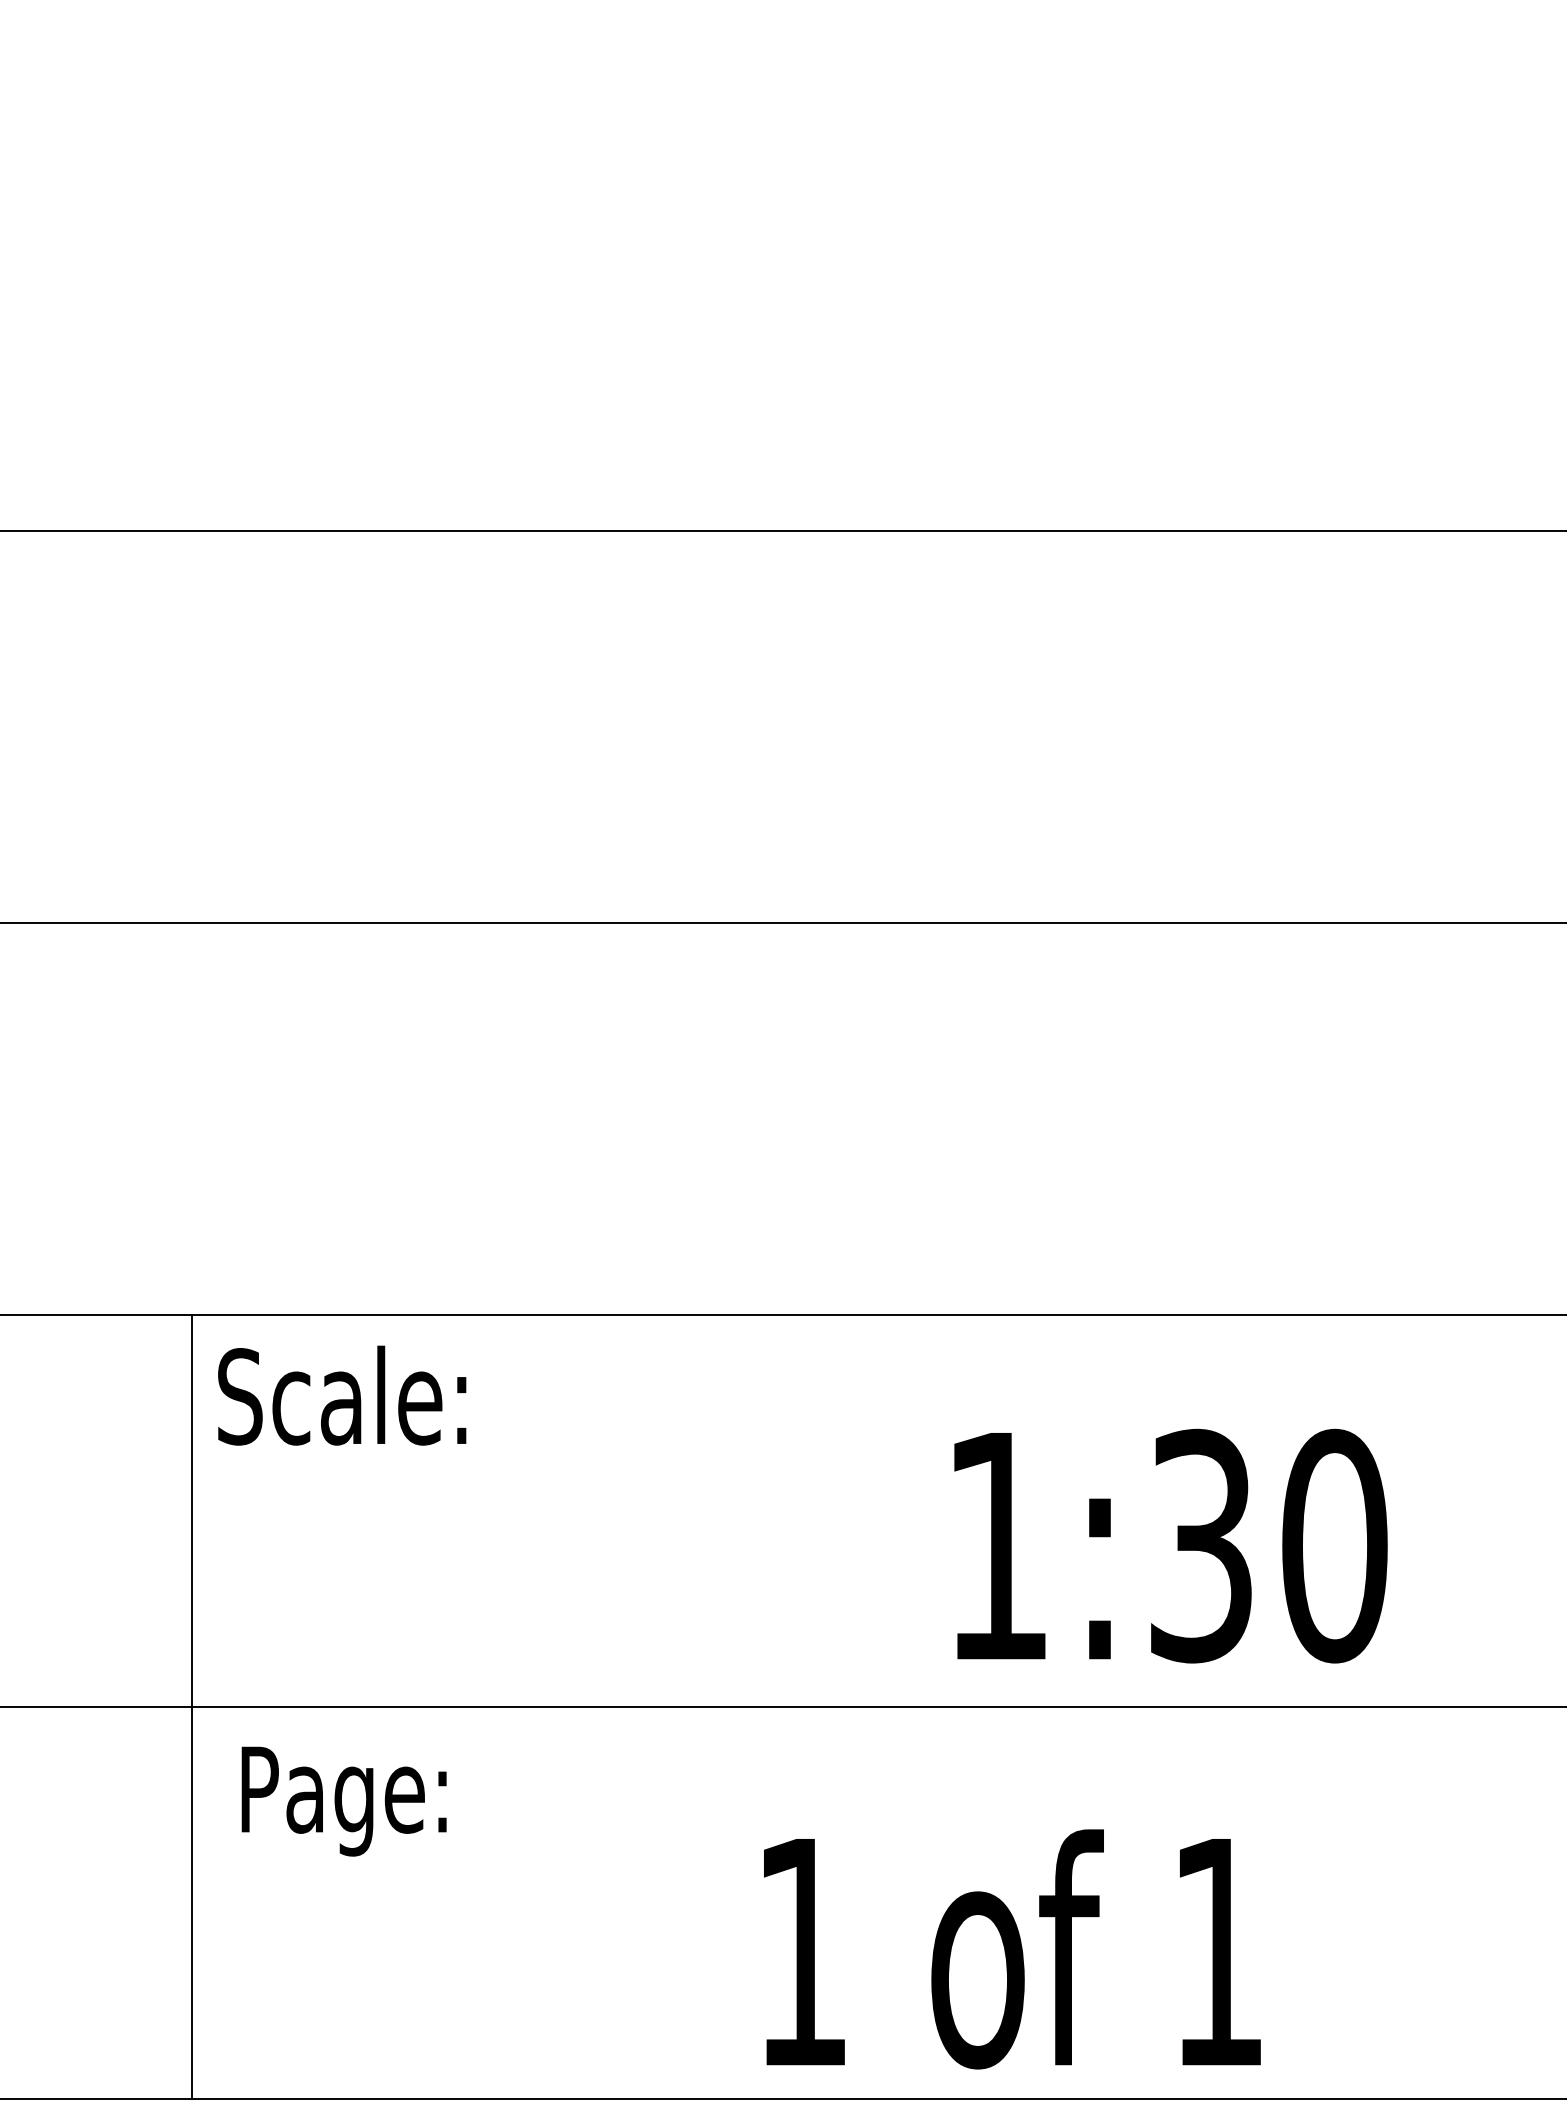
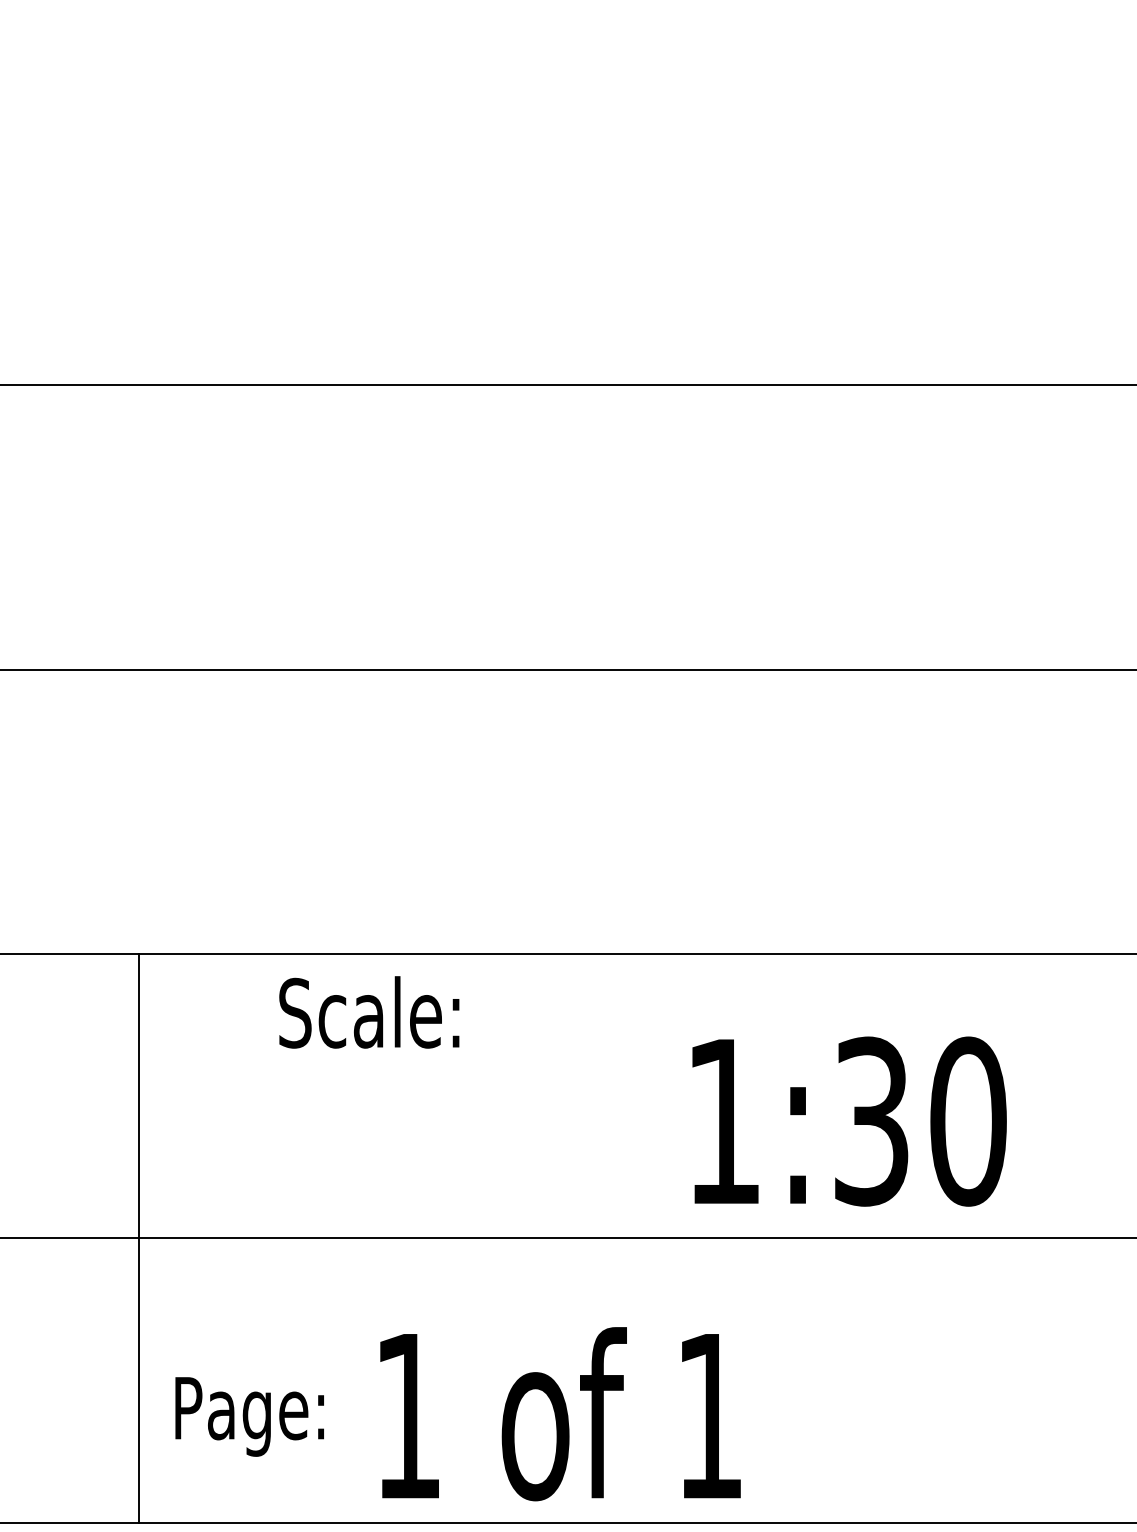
text: (342, 1395) -> (369, 1012), moved
text: (343, 1800) -> (249, 1416), moved
text: (1012, 1949) -> (560, 1414), moved

